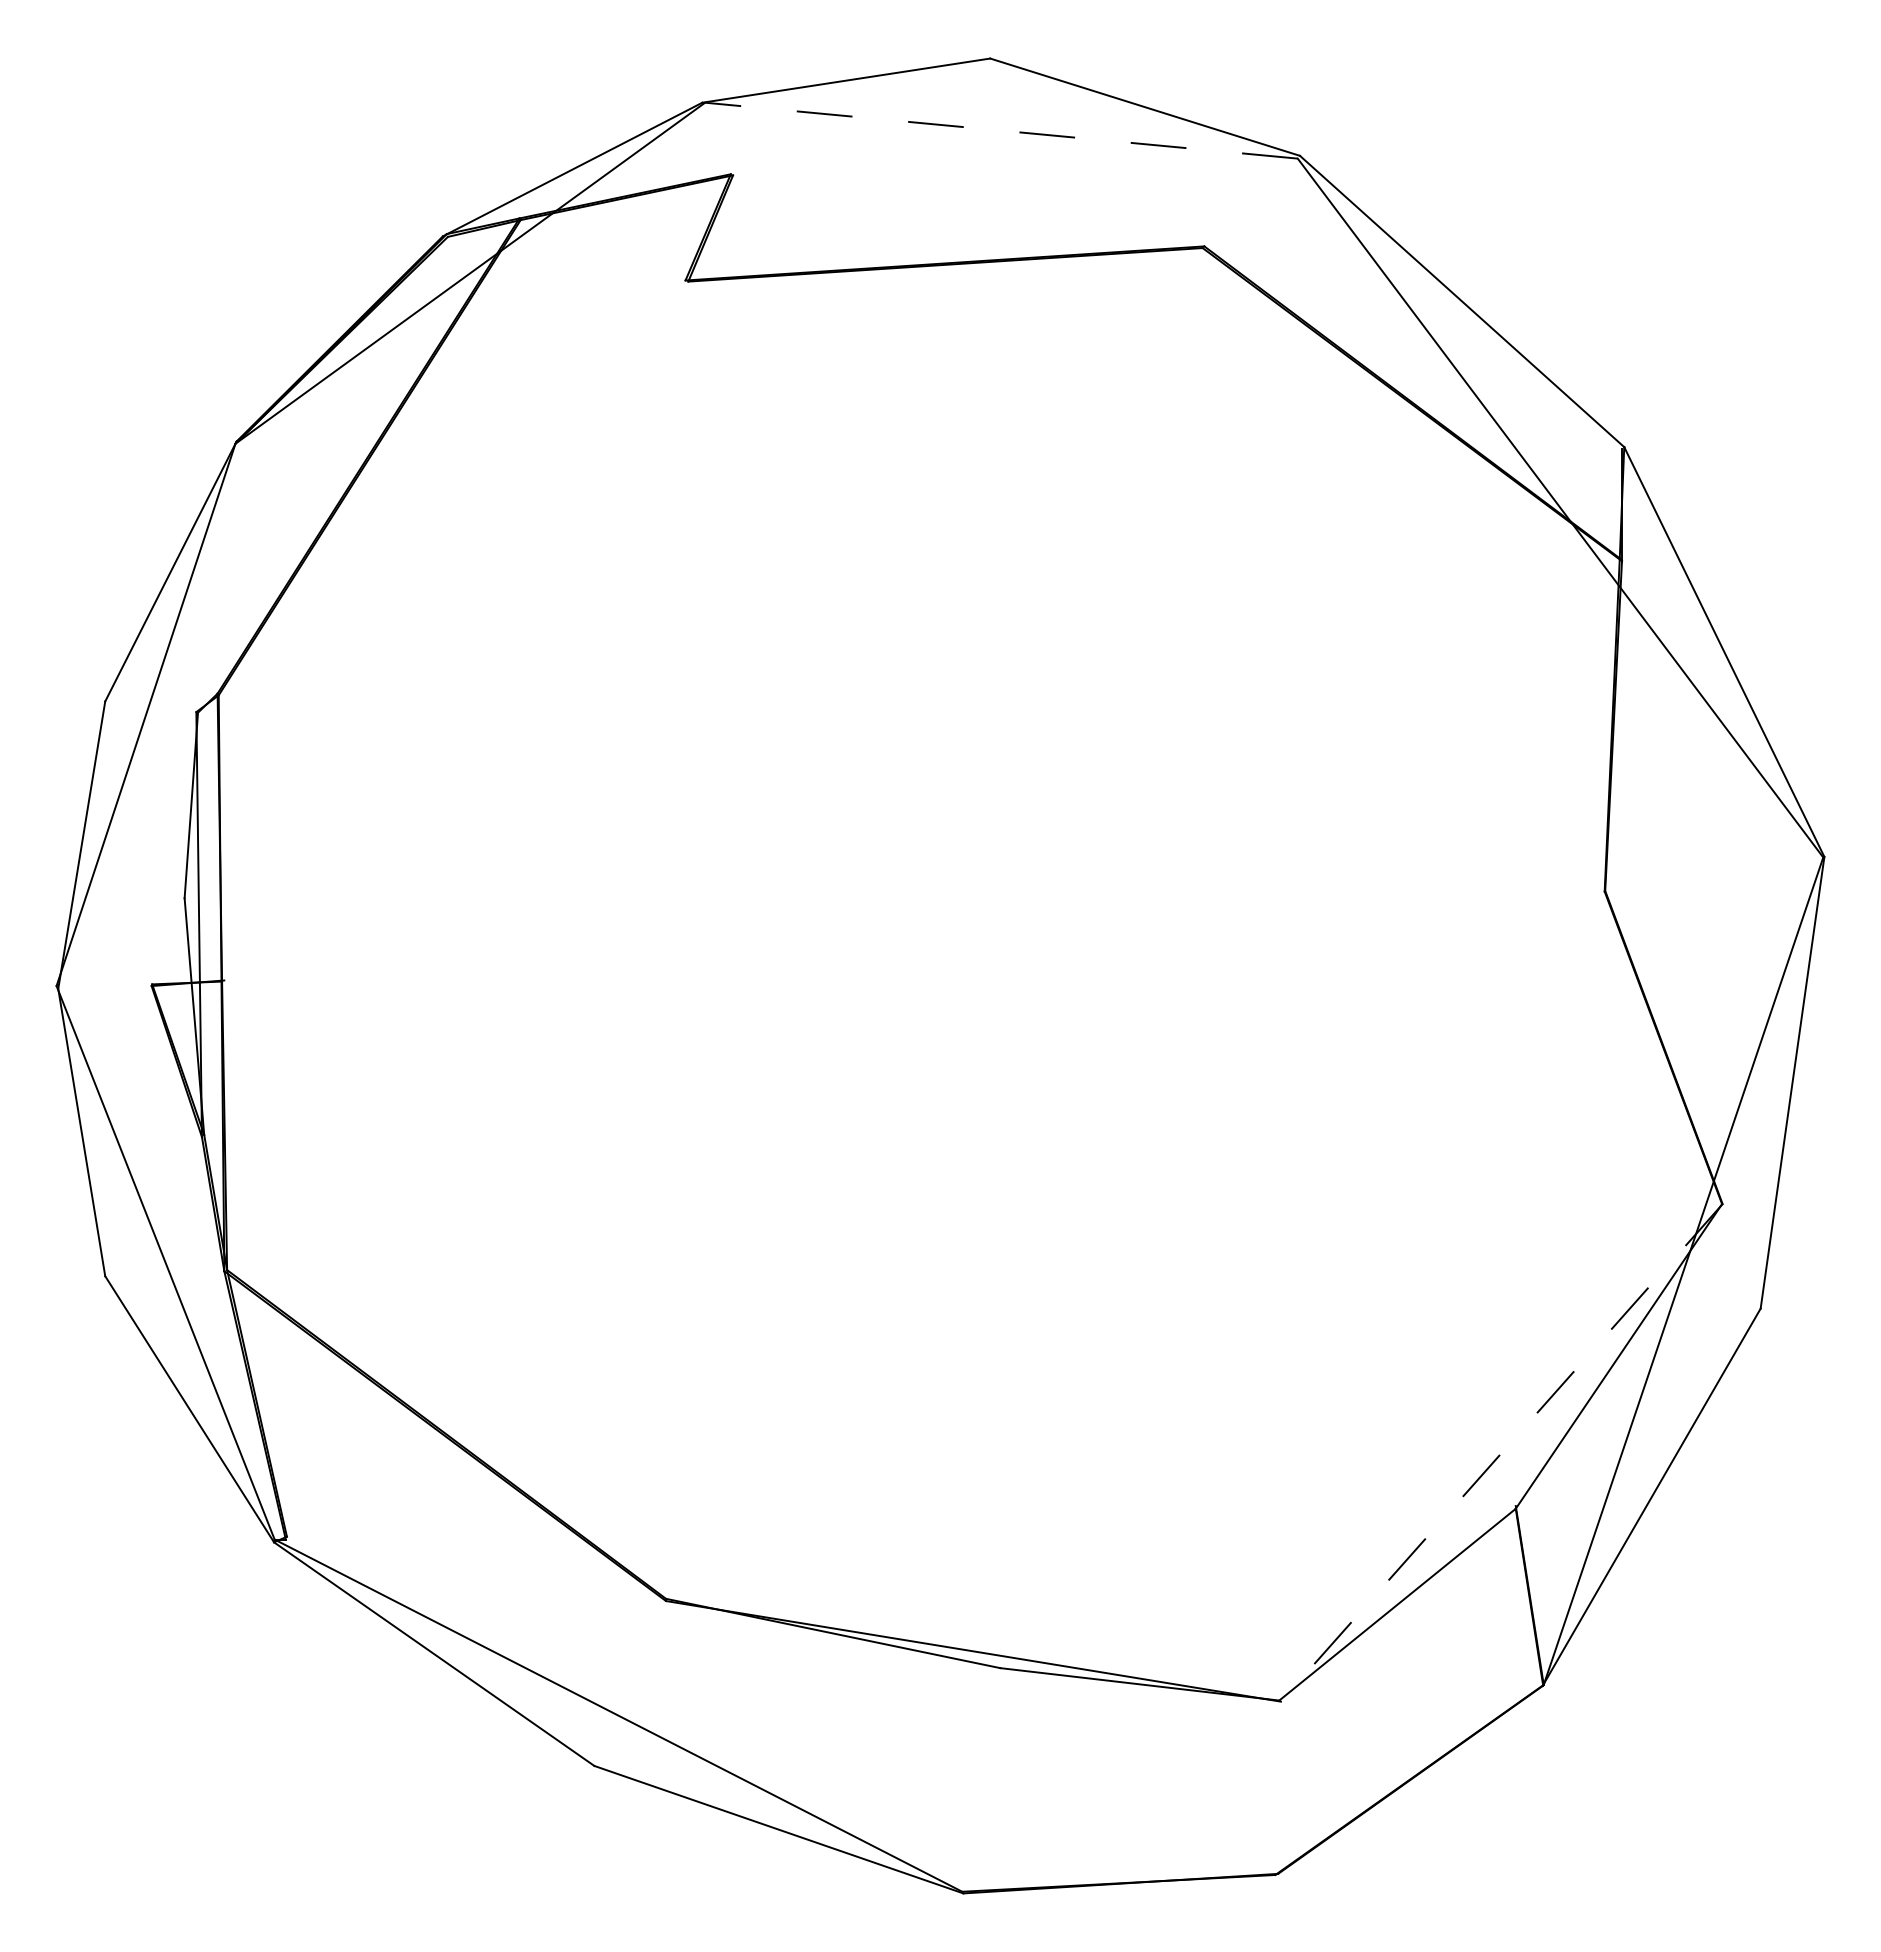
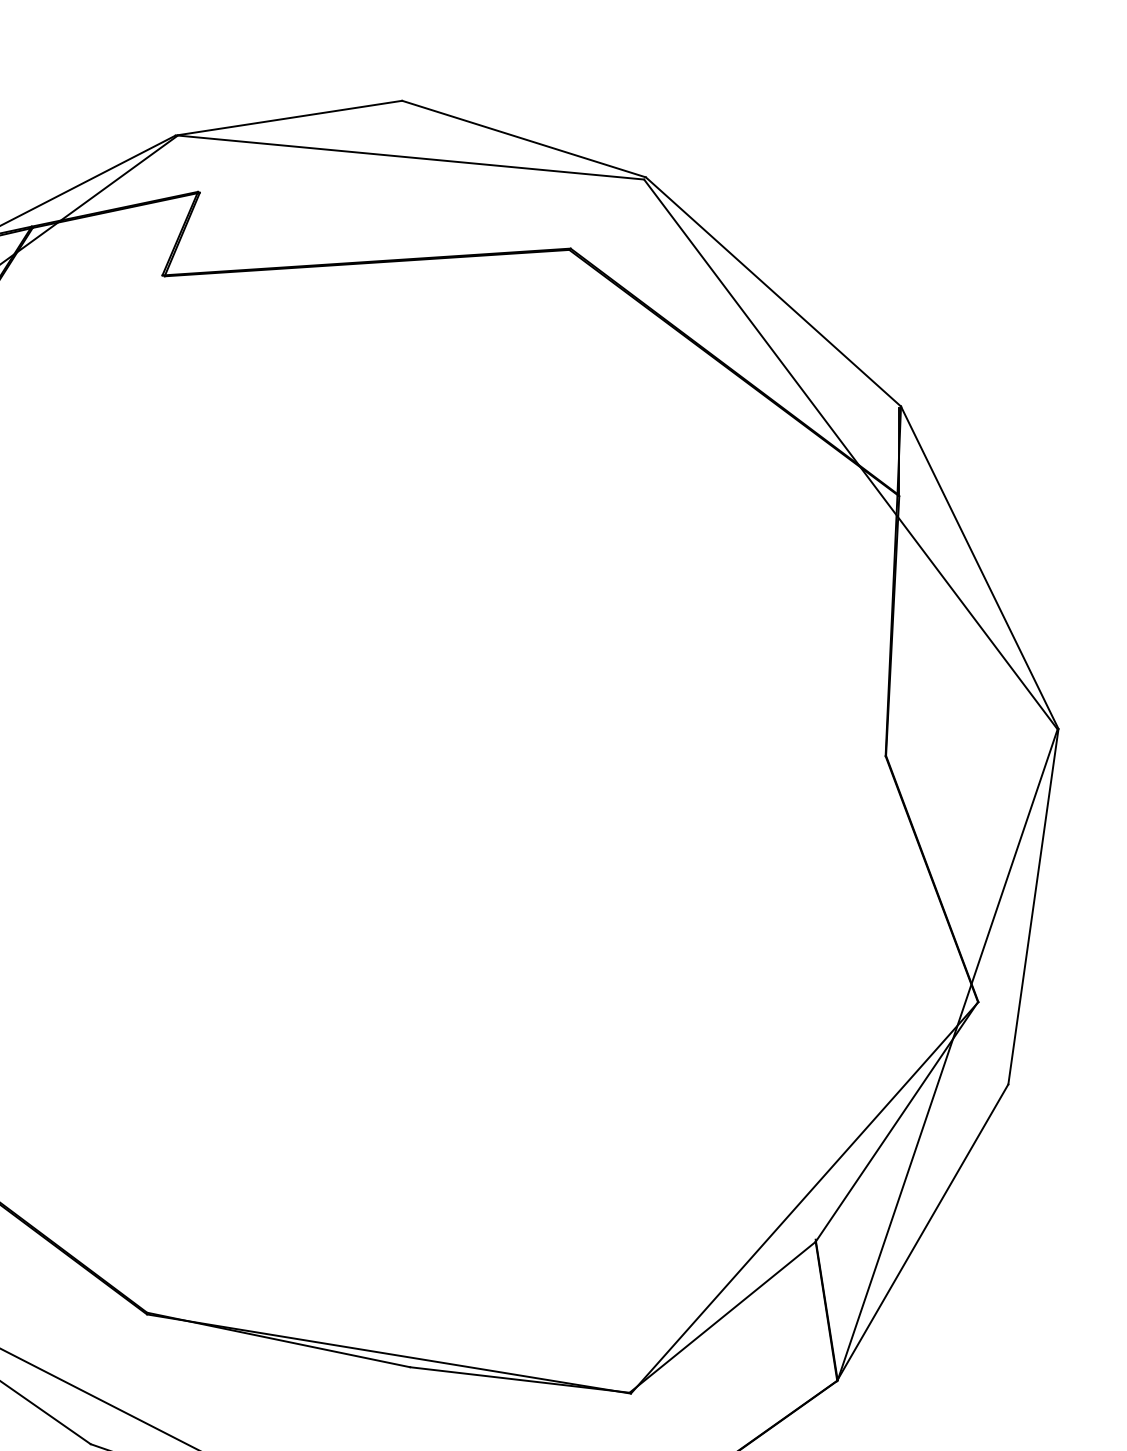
line: (1001, 130) -> (411, 157), dashed -> solid
line: (1501, 1452) -> (804, 1197), dashed -> solid

